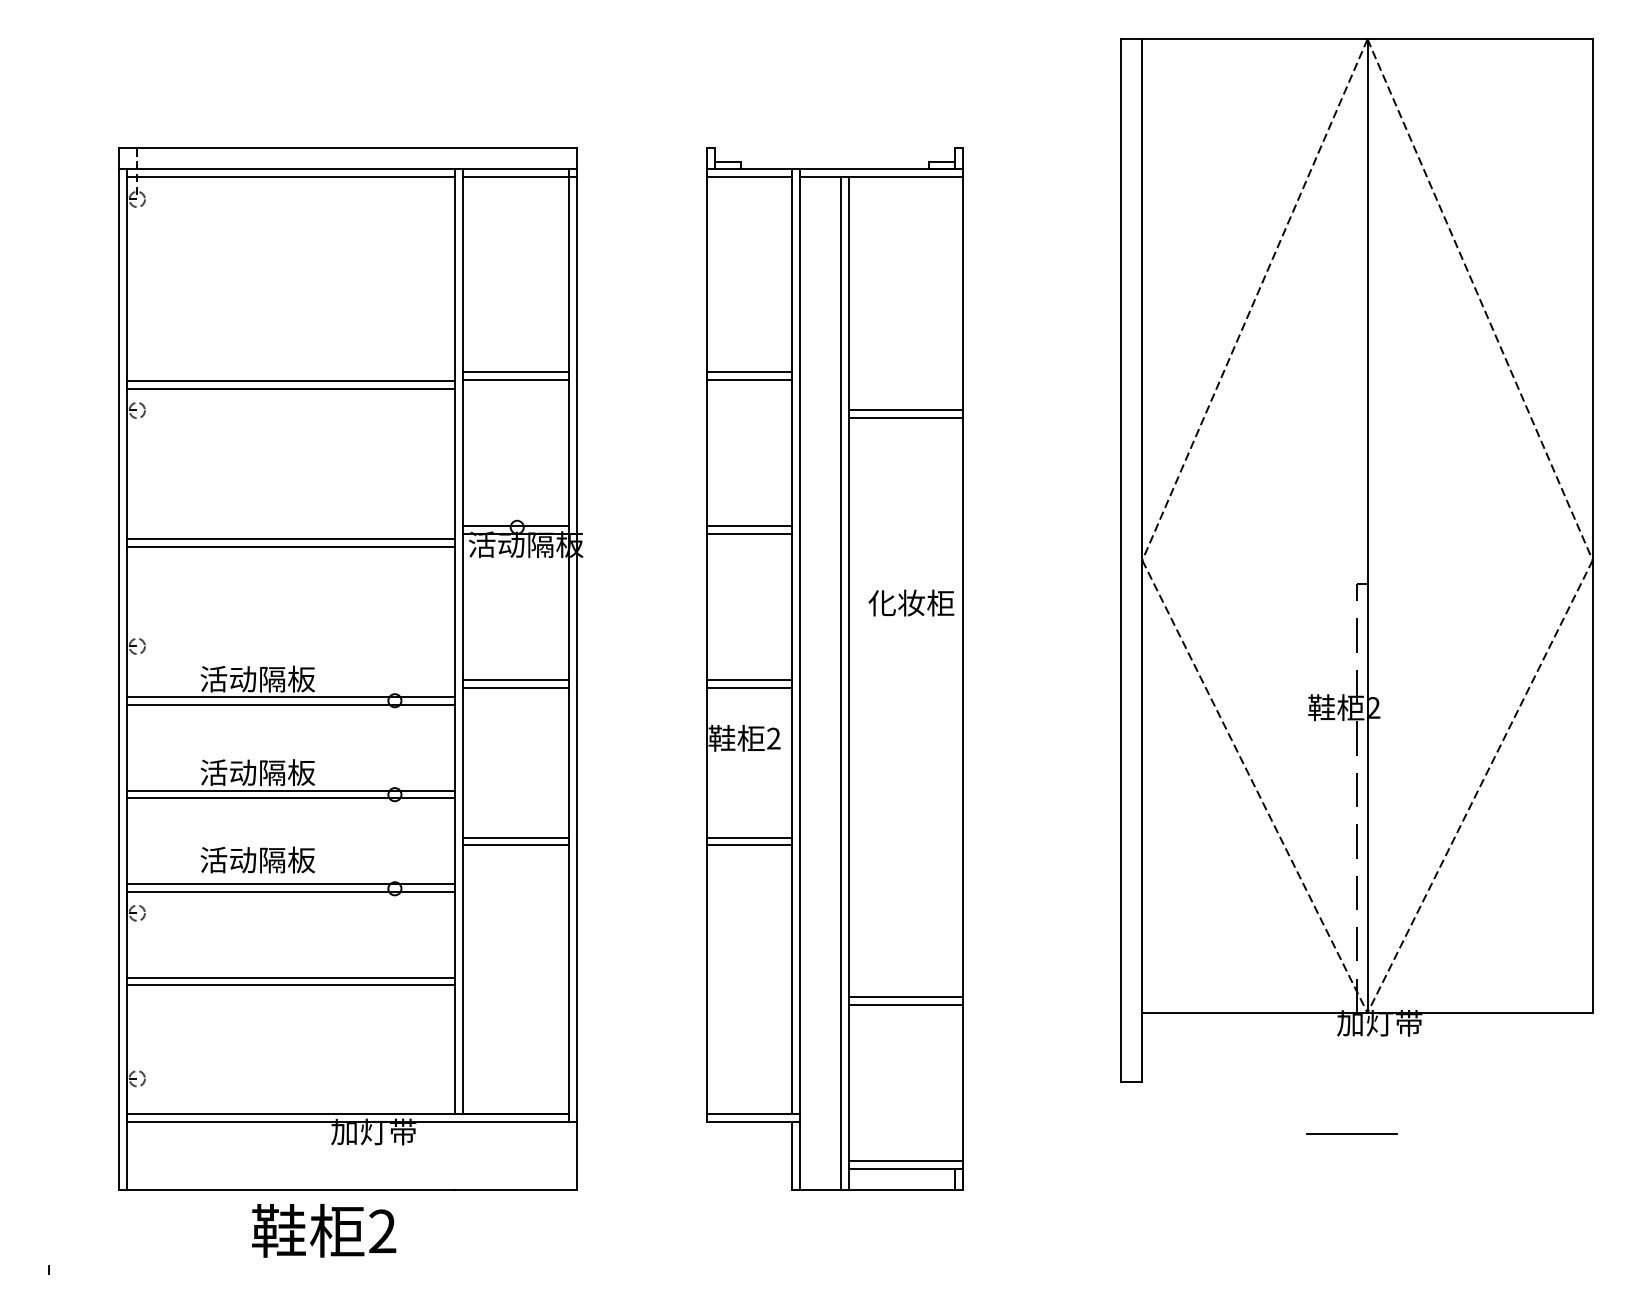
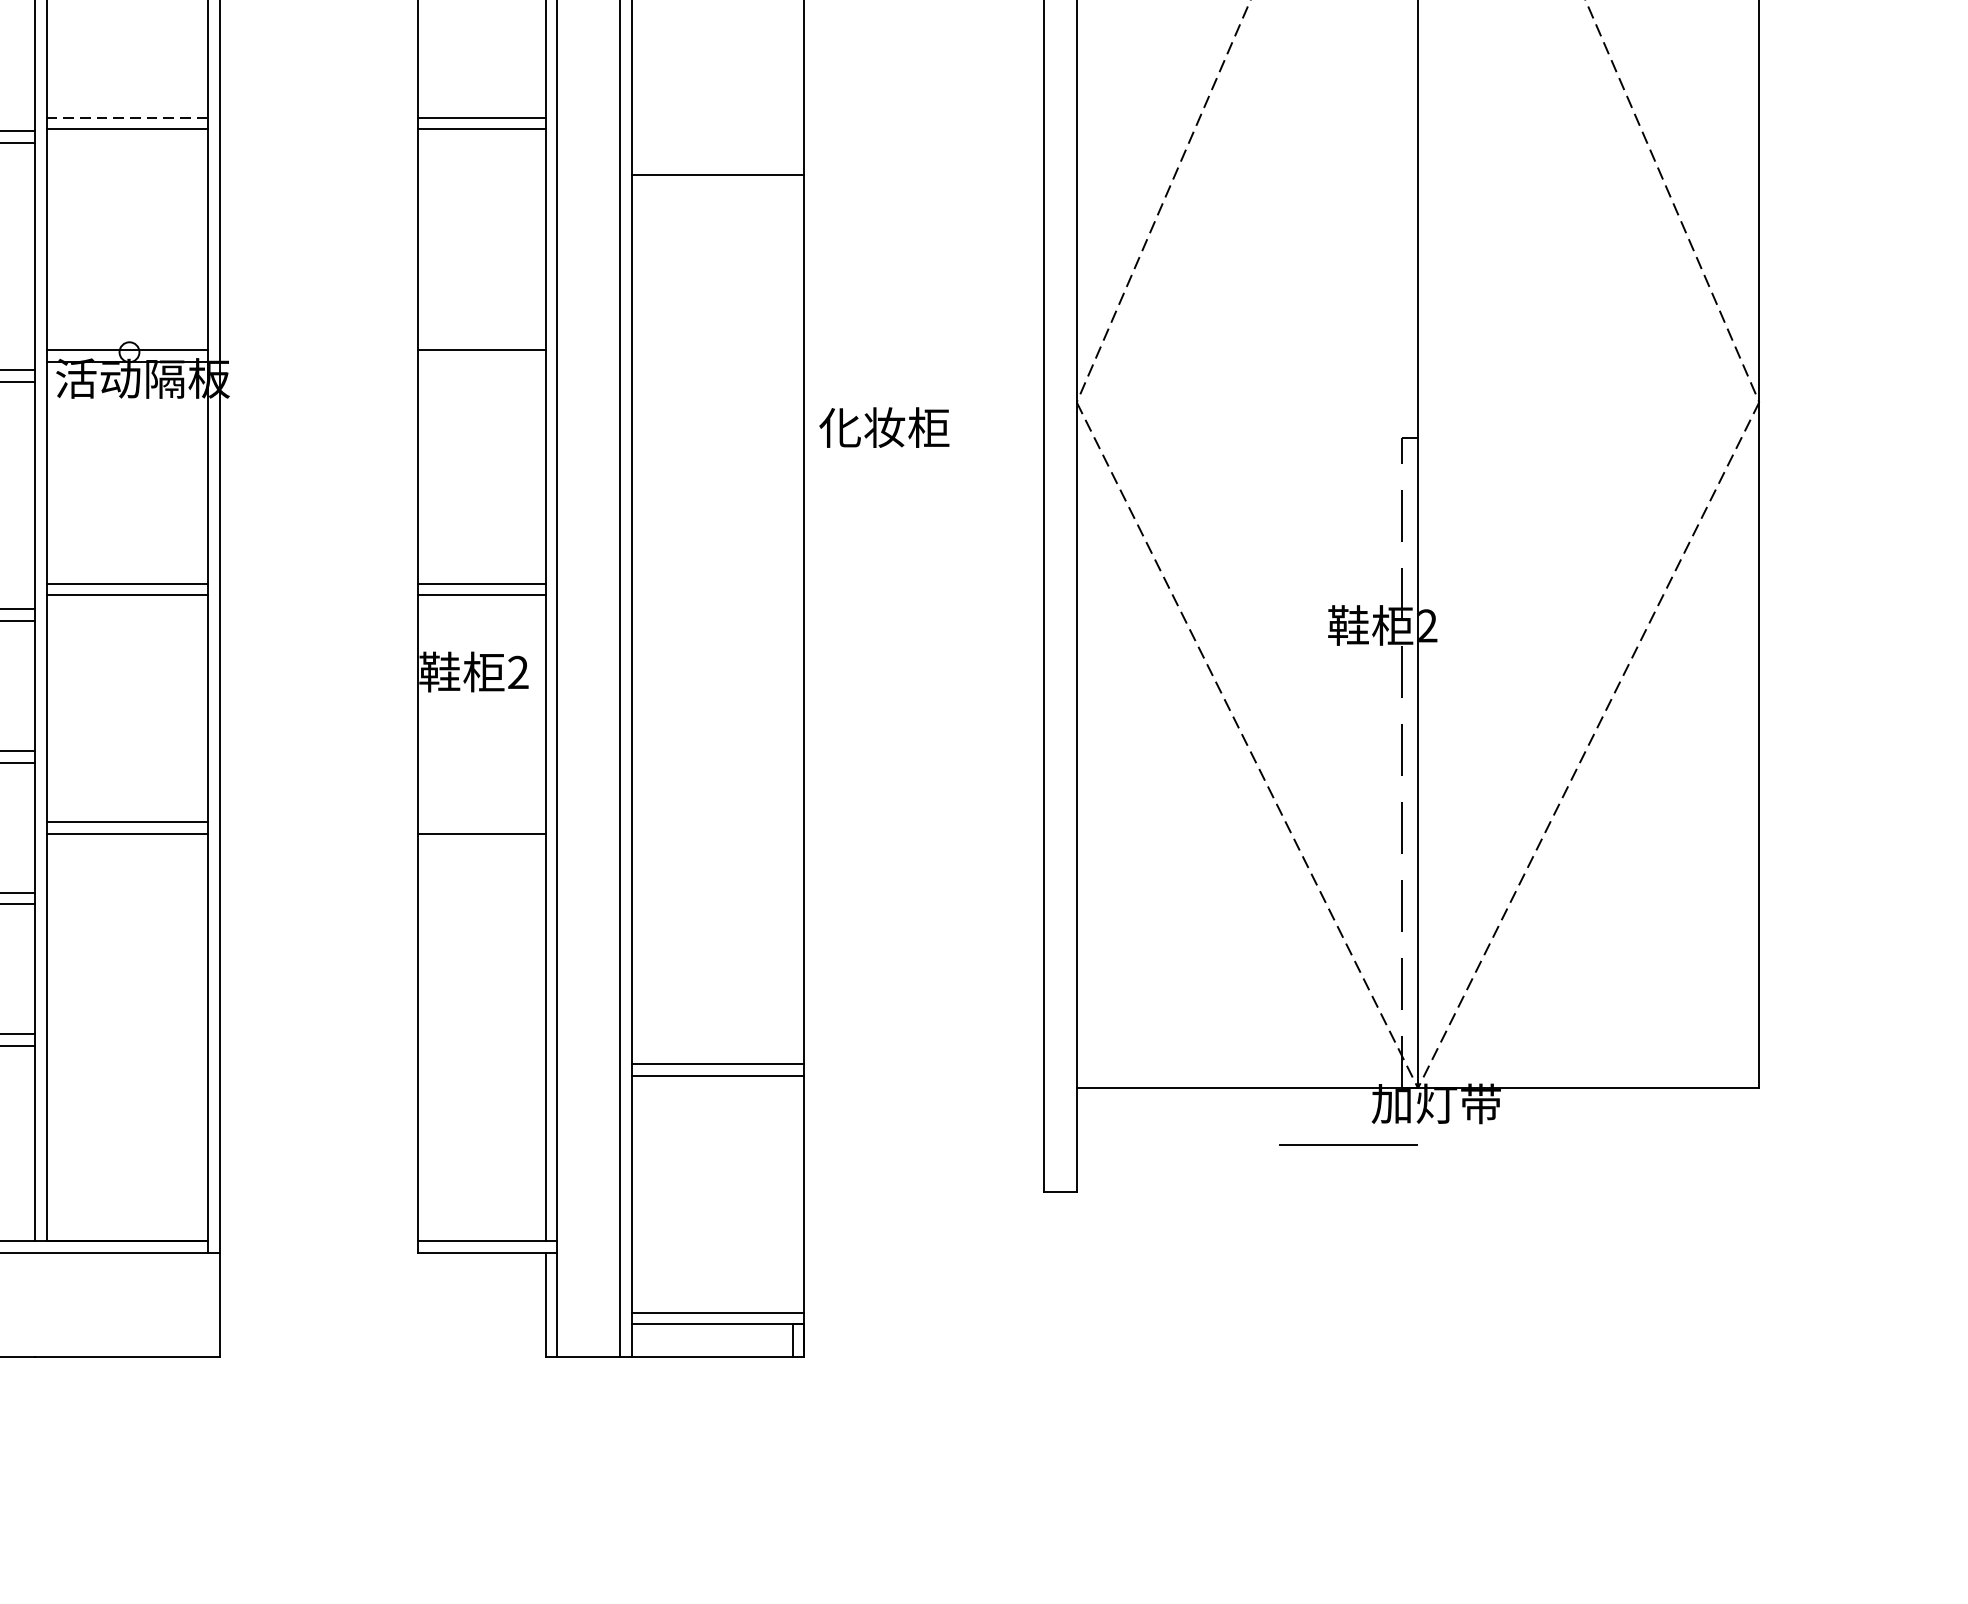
line: (516, 372) -> (128, 117), solid -> dashed
line: (905, 418) -> (717, 187), removed
line: (749, 533) -> (481, 361), removed
text: (911, 602) -> (884, 426), moved
line: (749, 837) -> (481, 822), removed
line: (1351, 1133) -> (1348, 1143), moved

